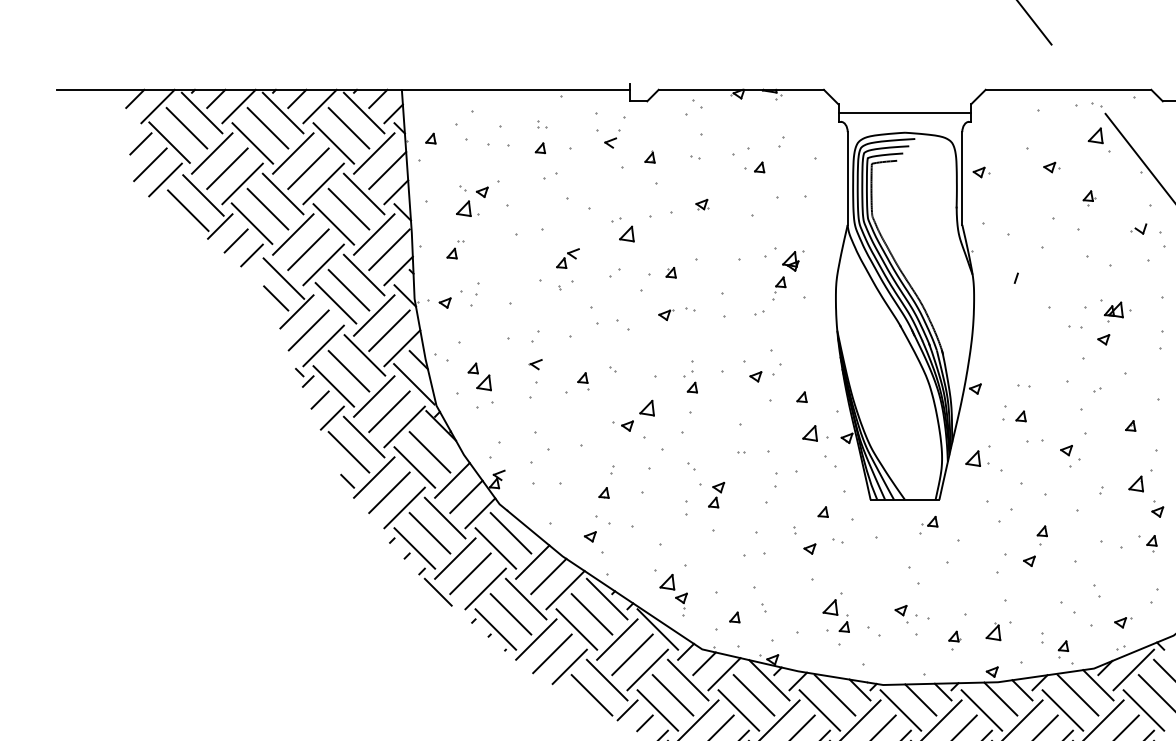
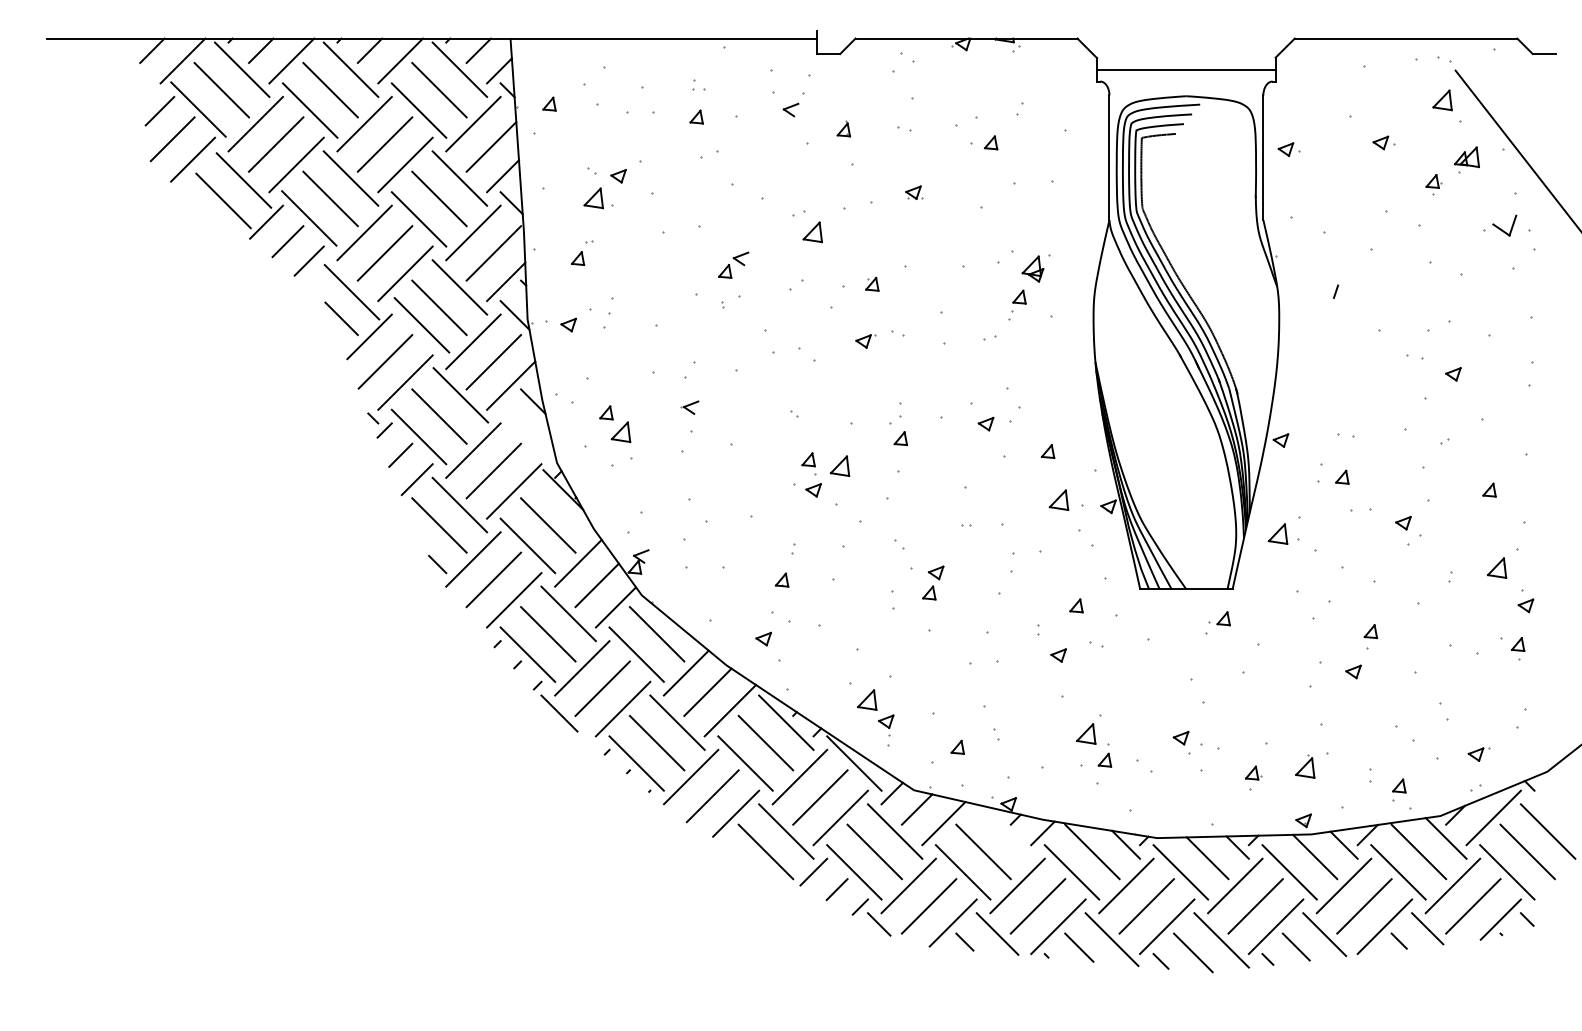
part: (1138, 228) -> (1500, 225), size x1.6
part: (1113, 311) -> (1466, 159), moved
part: (582, 380) -> (808, 463), moved
line: (413, 383) -> (526, 433), removed
line: (769, 680) -> (1004, 831), removed

